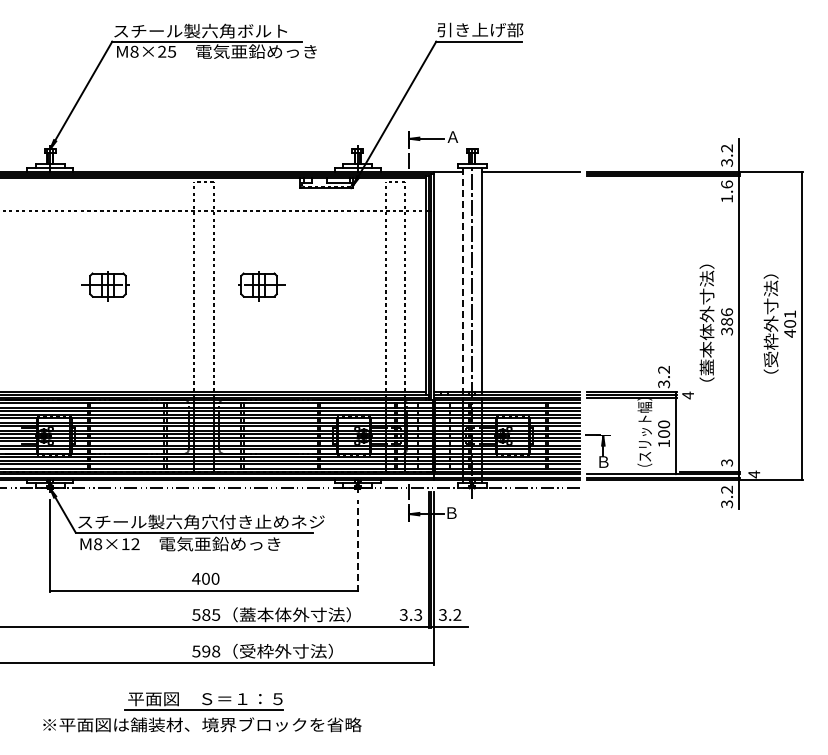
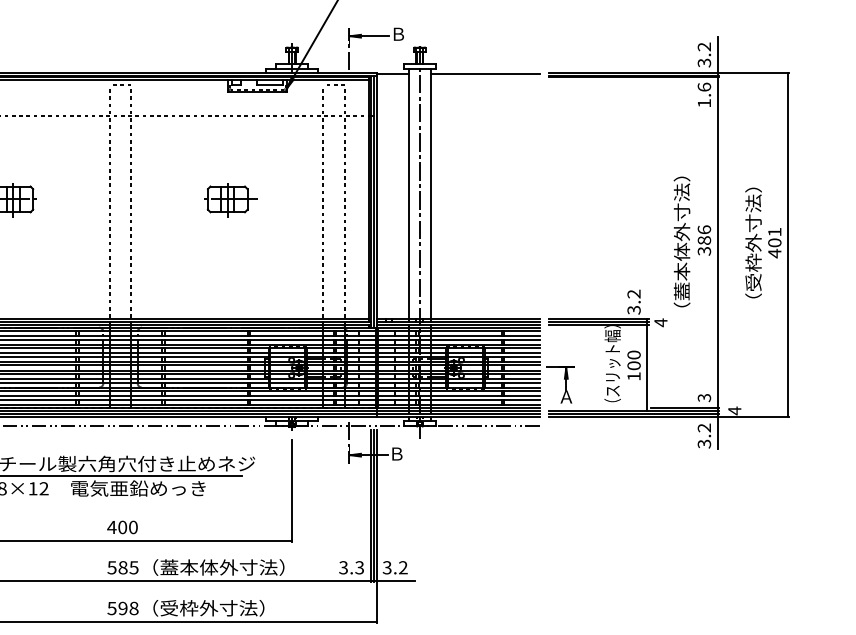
text: (452, 136) -> (397, 33), Ａ -> Ｂ
line: (462, 280) -> (409, 194), dashed -> solid
part: (261, 286) -> (230, 201), moved
text: (603, 461) -> (566, 396), Ｂ -> Ａ
line: (357, 546) -> (291, 491), dashed -> solid

